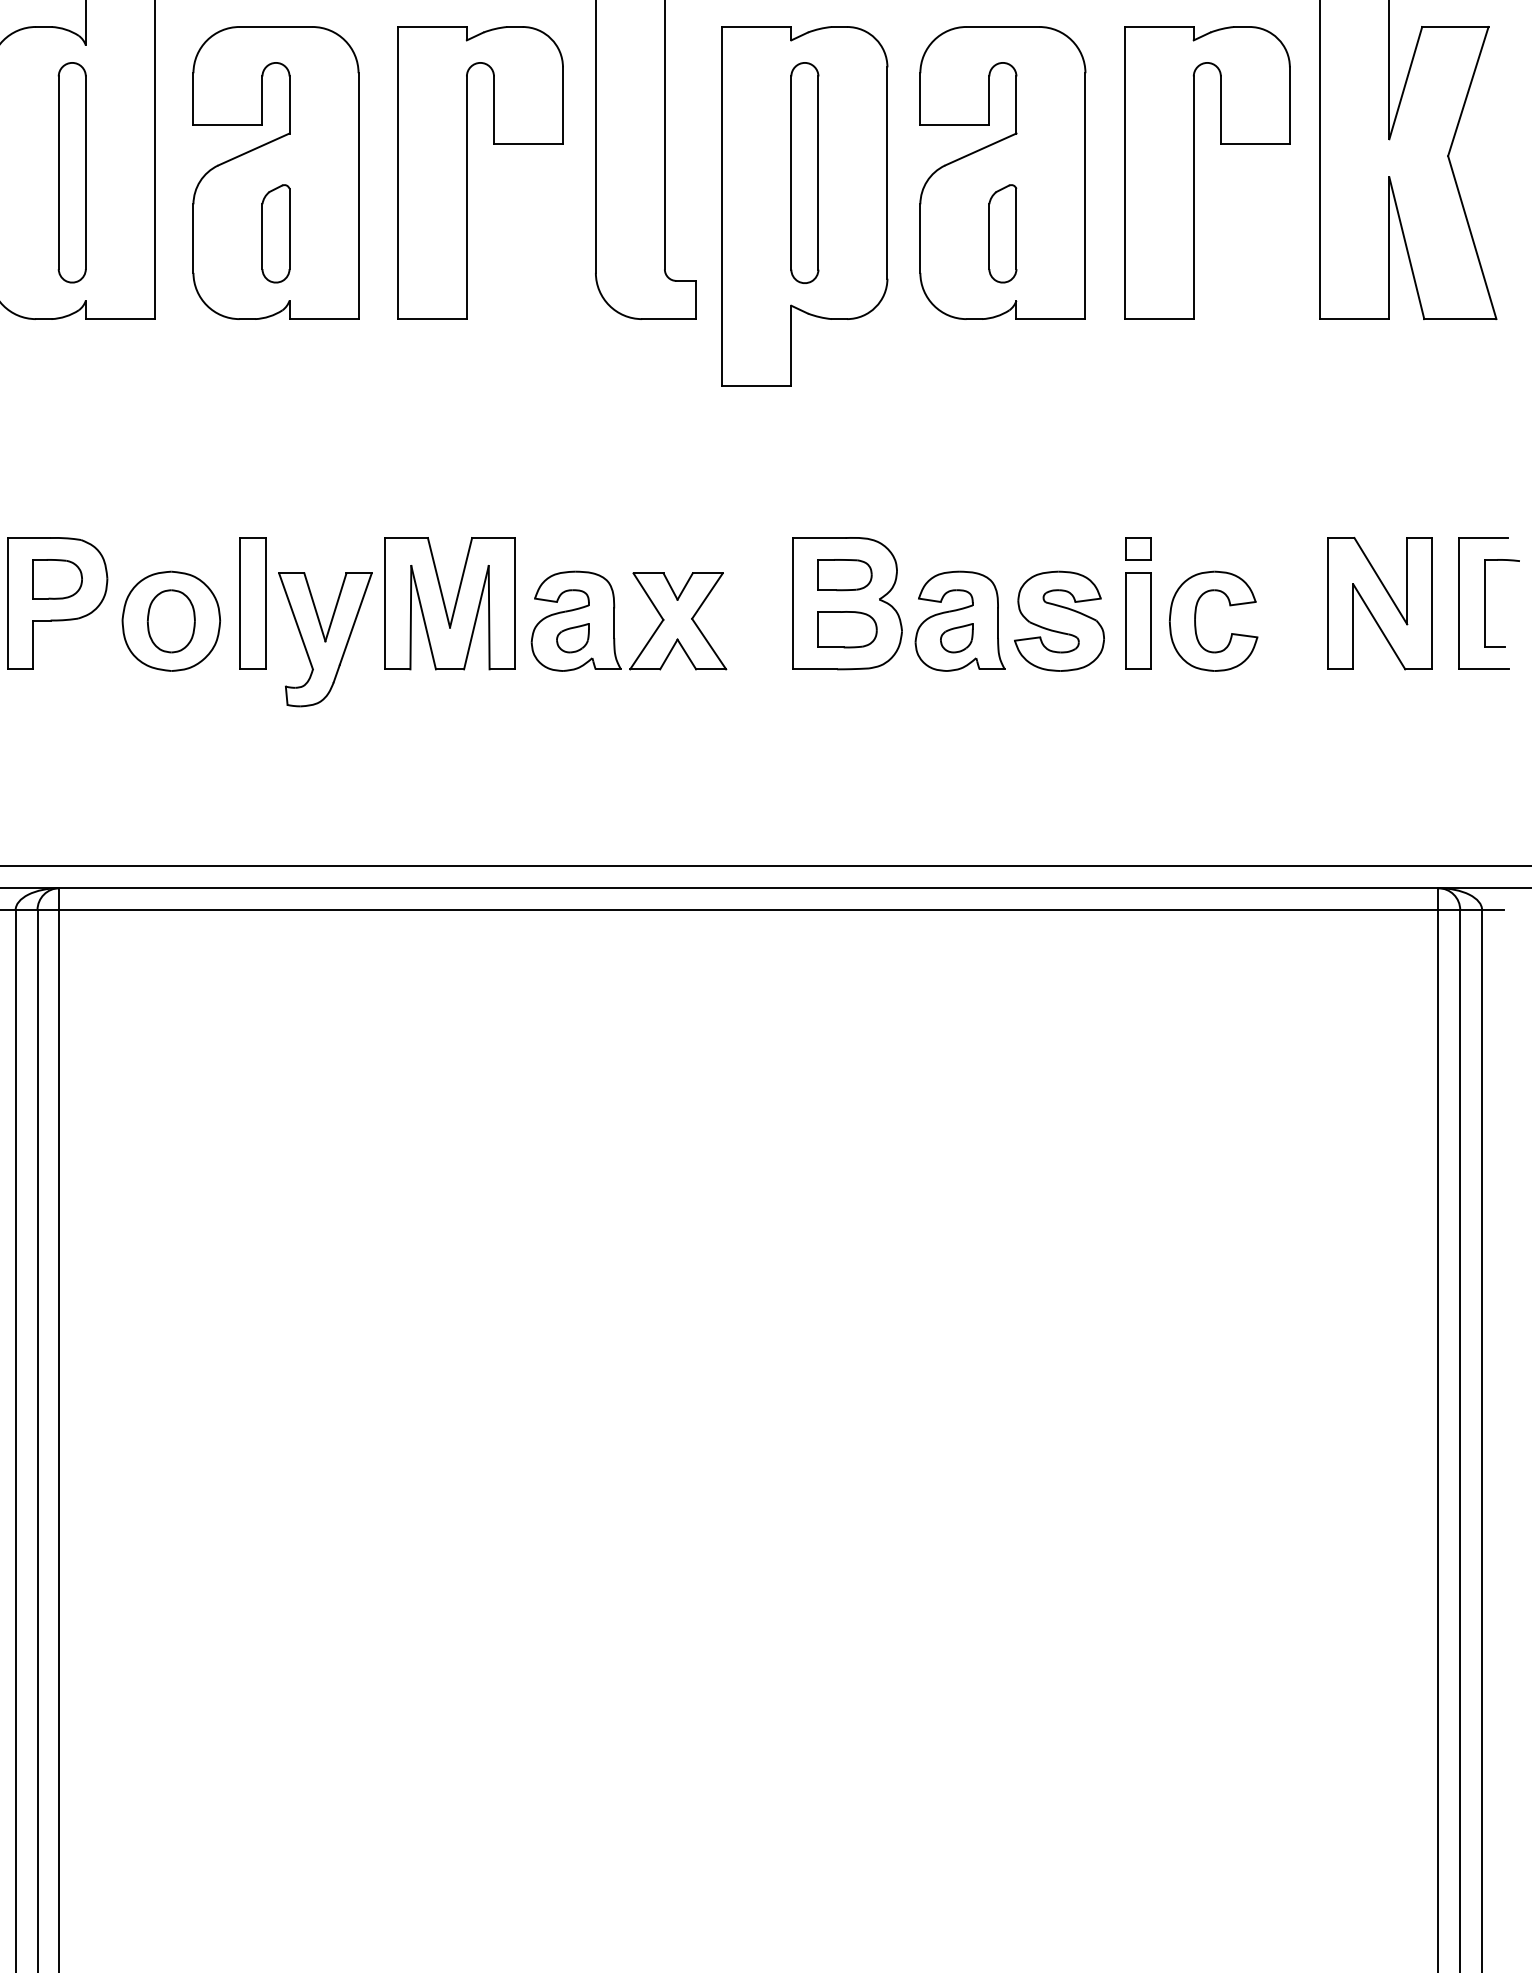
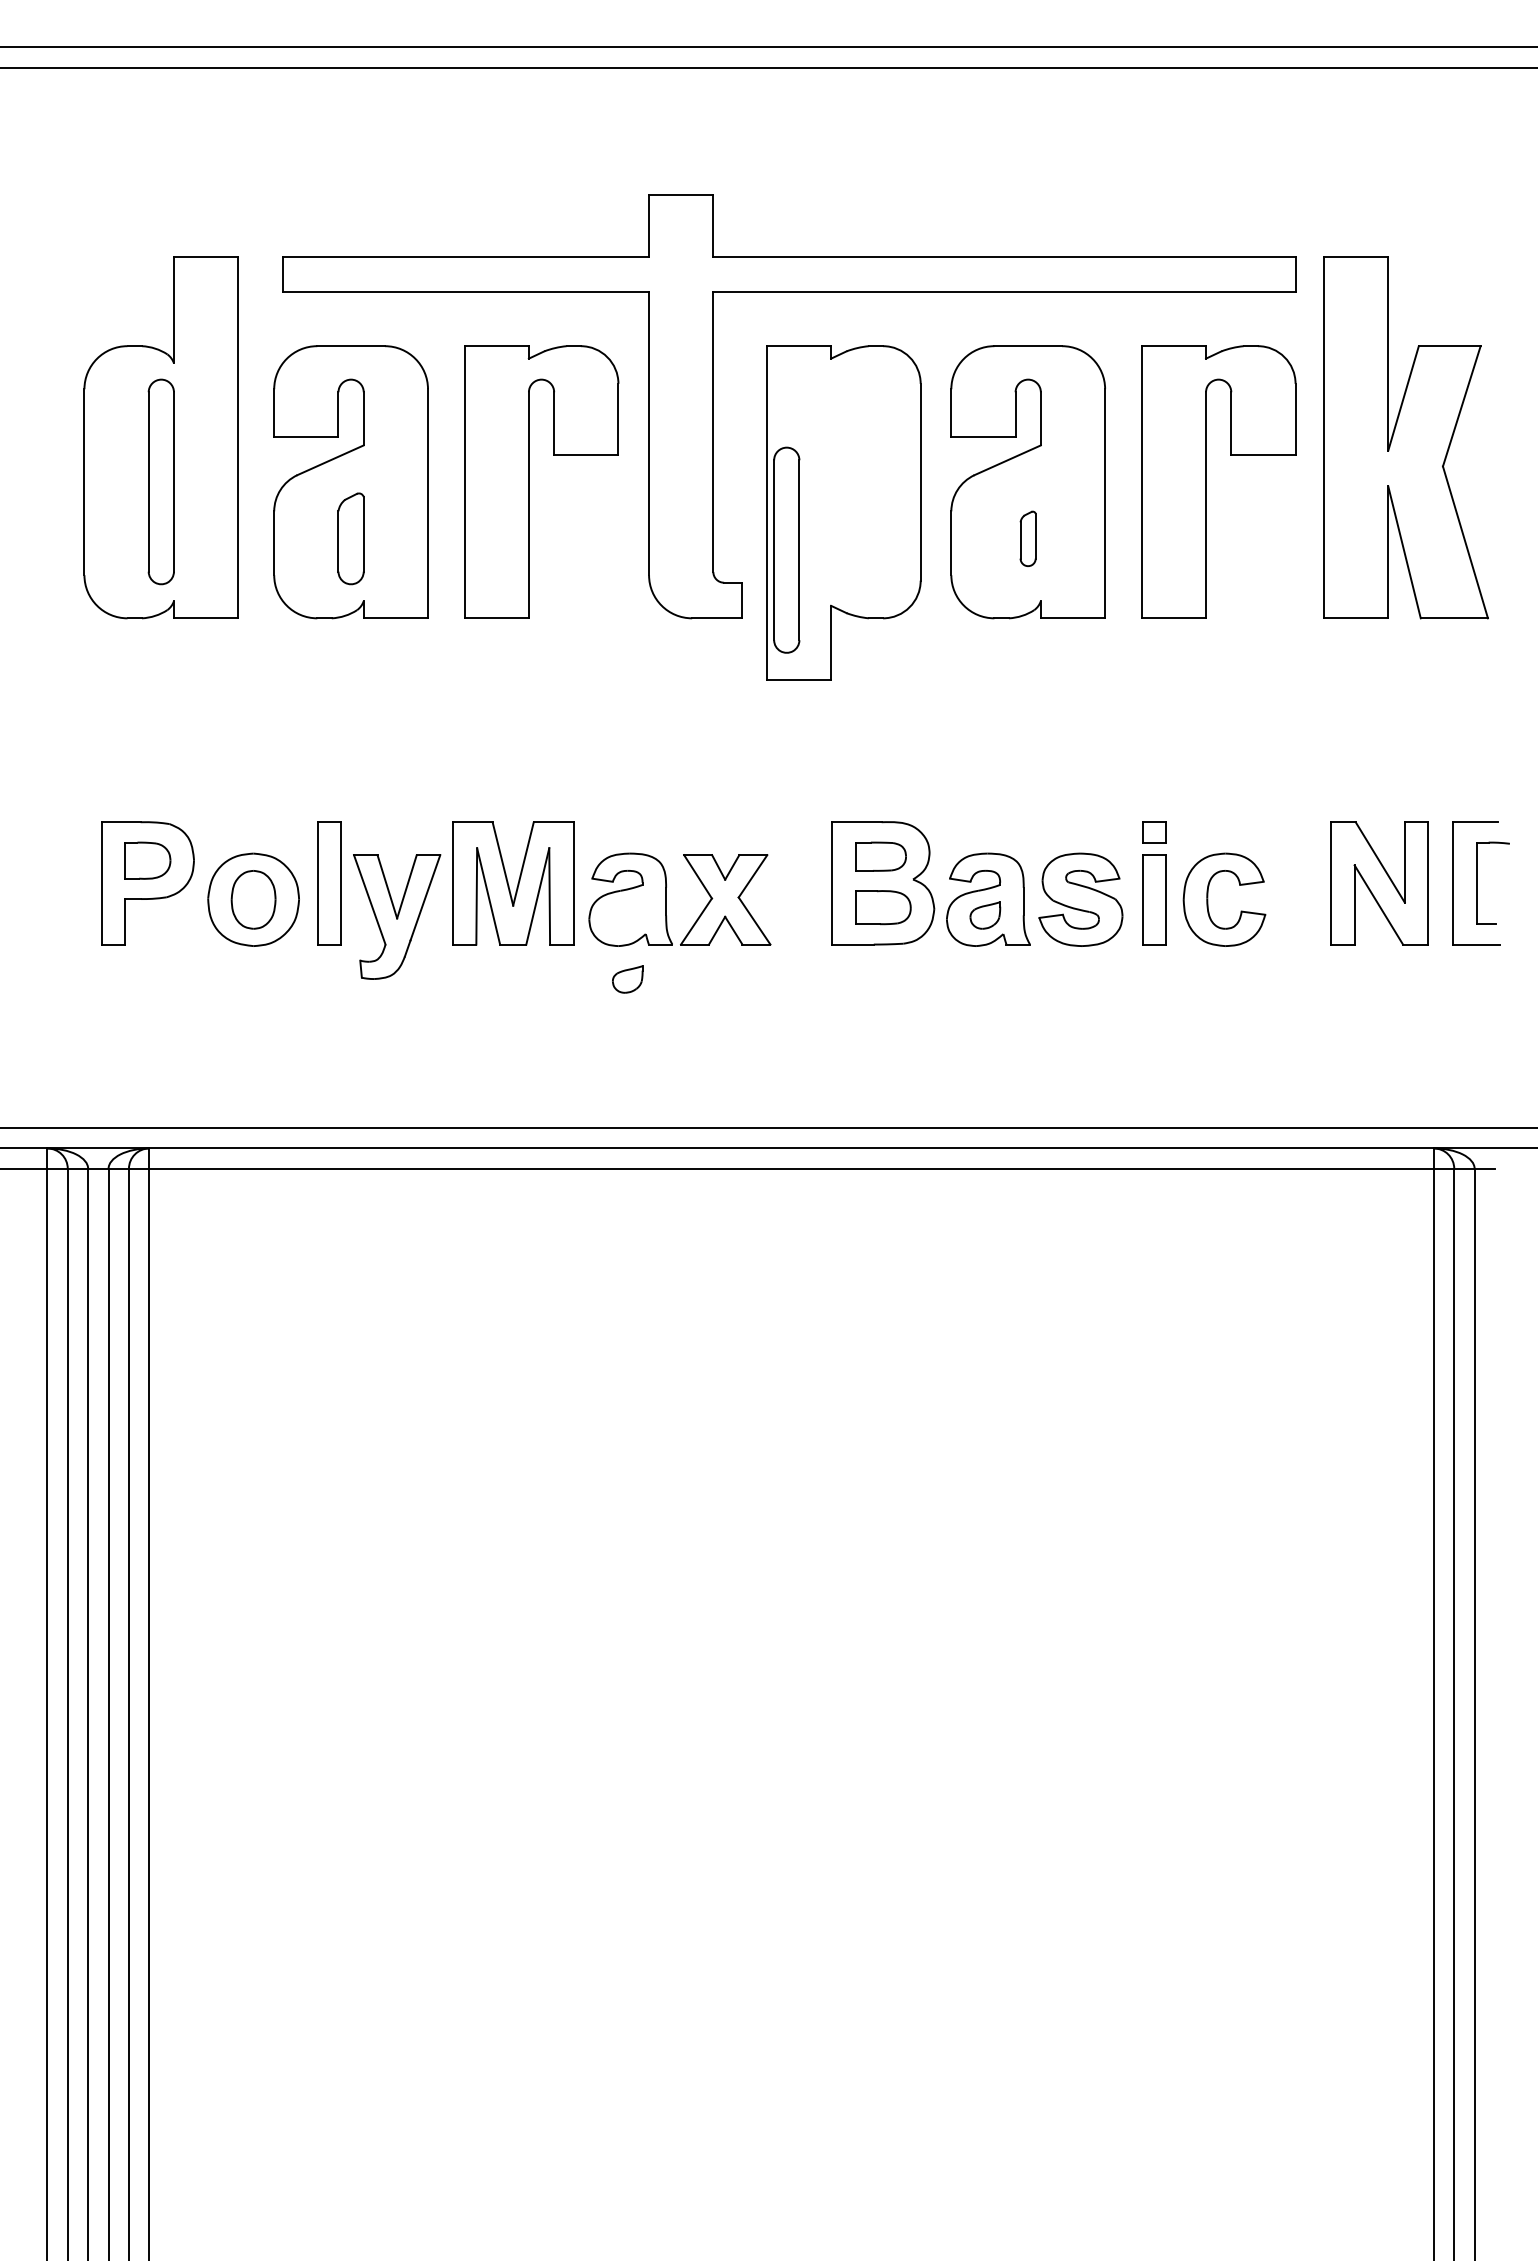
part: (804, 172) -> (786, 549), moved
part: (1002, 233) -> (1027, 538), size x0.6
part: (572, 638) -> (627, 979), moved

